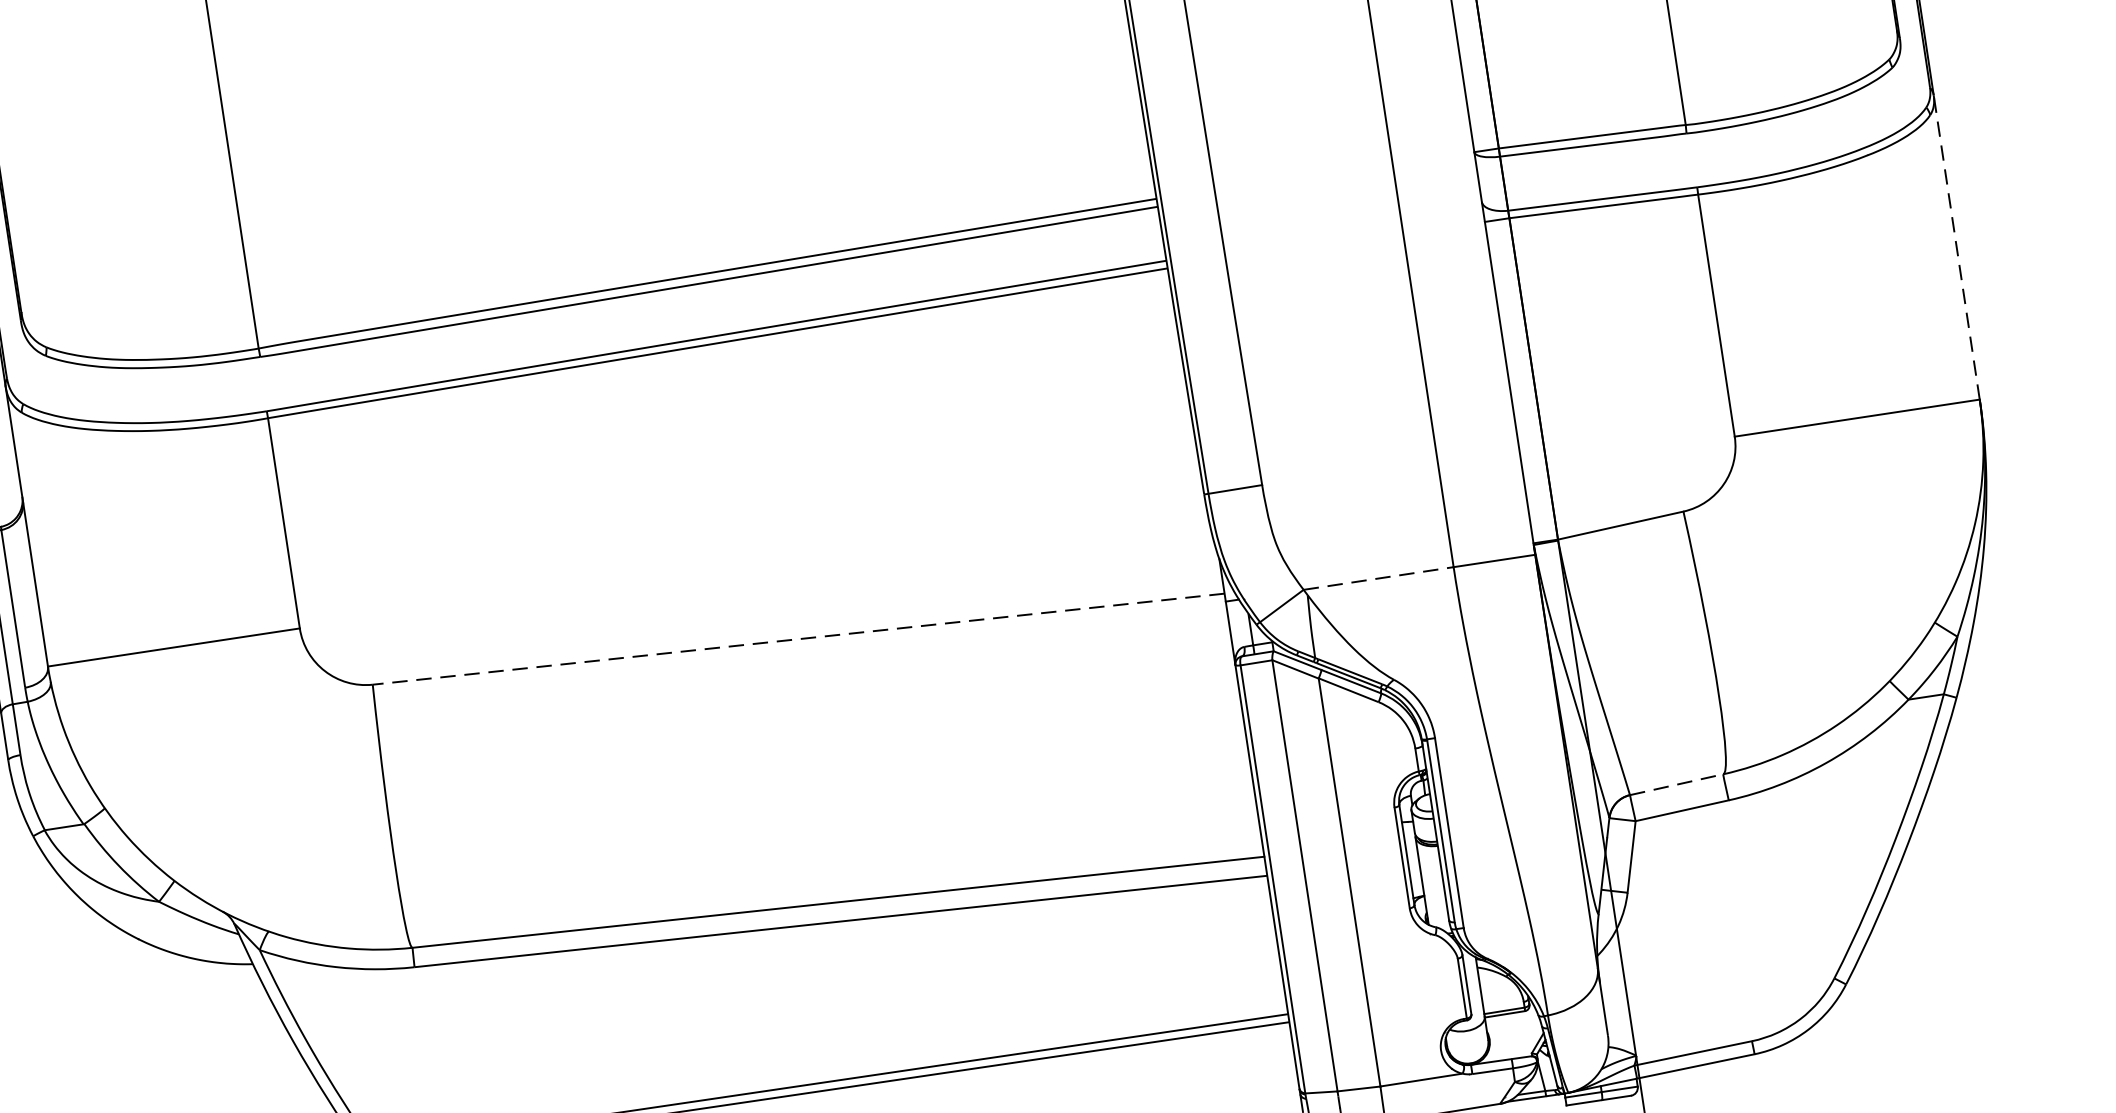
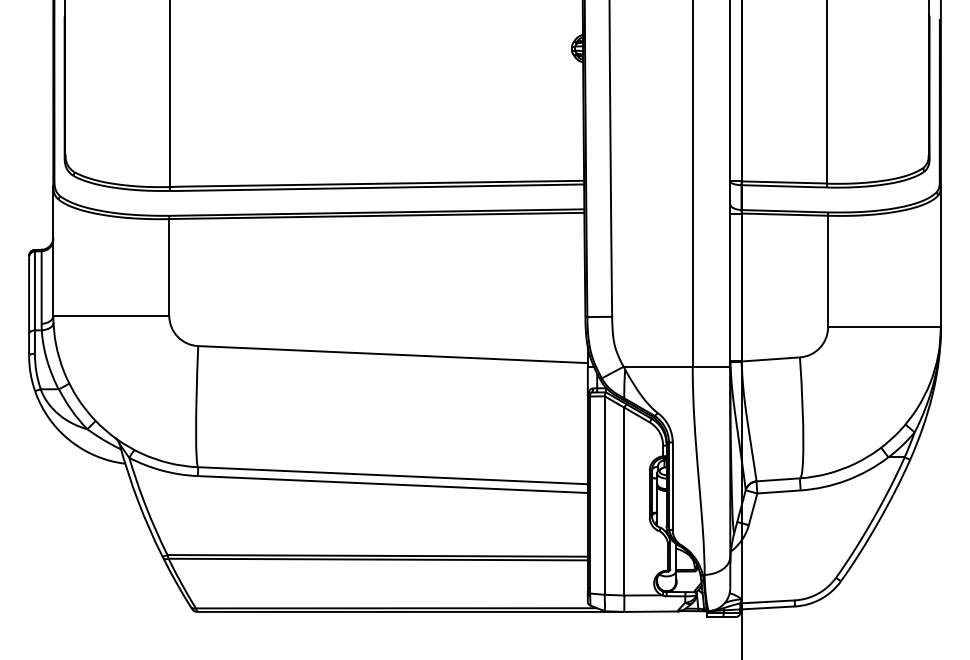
line: (1955, 246) -> (940, 256), dashed -> solid
line: (1379, 577) -> (658, 366), dashed -> solid
line: (799, 638) -> (393, 354), dashed -> solid
line: (1677, 783) -> (778, 479), dashed -> solid

